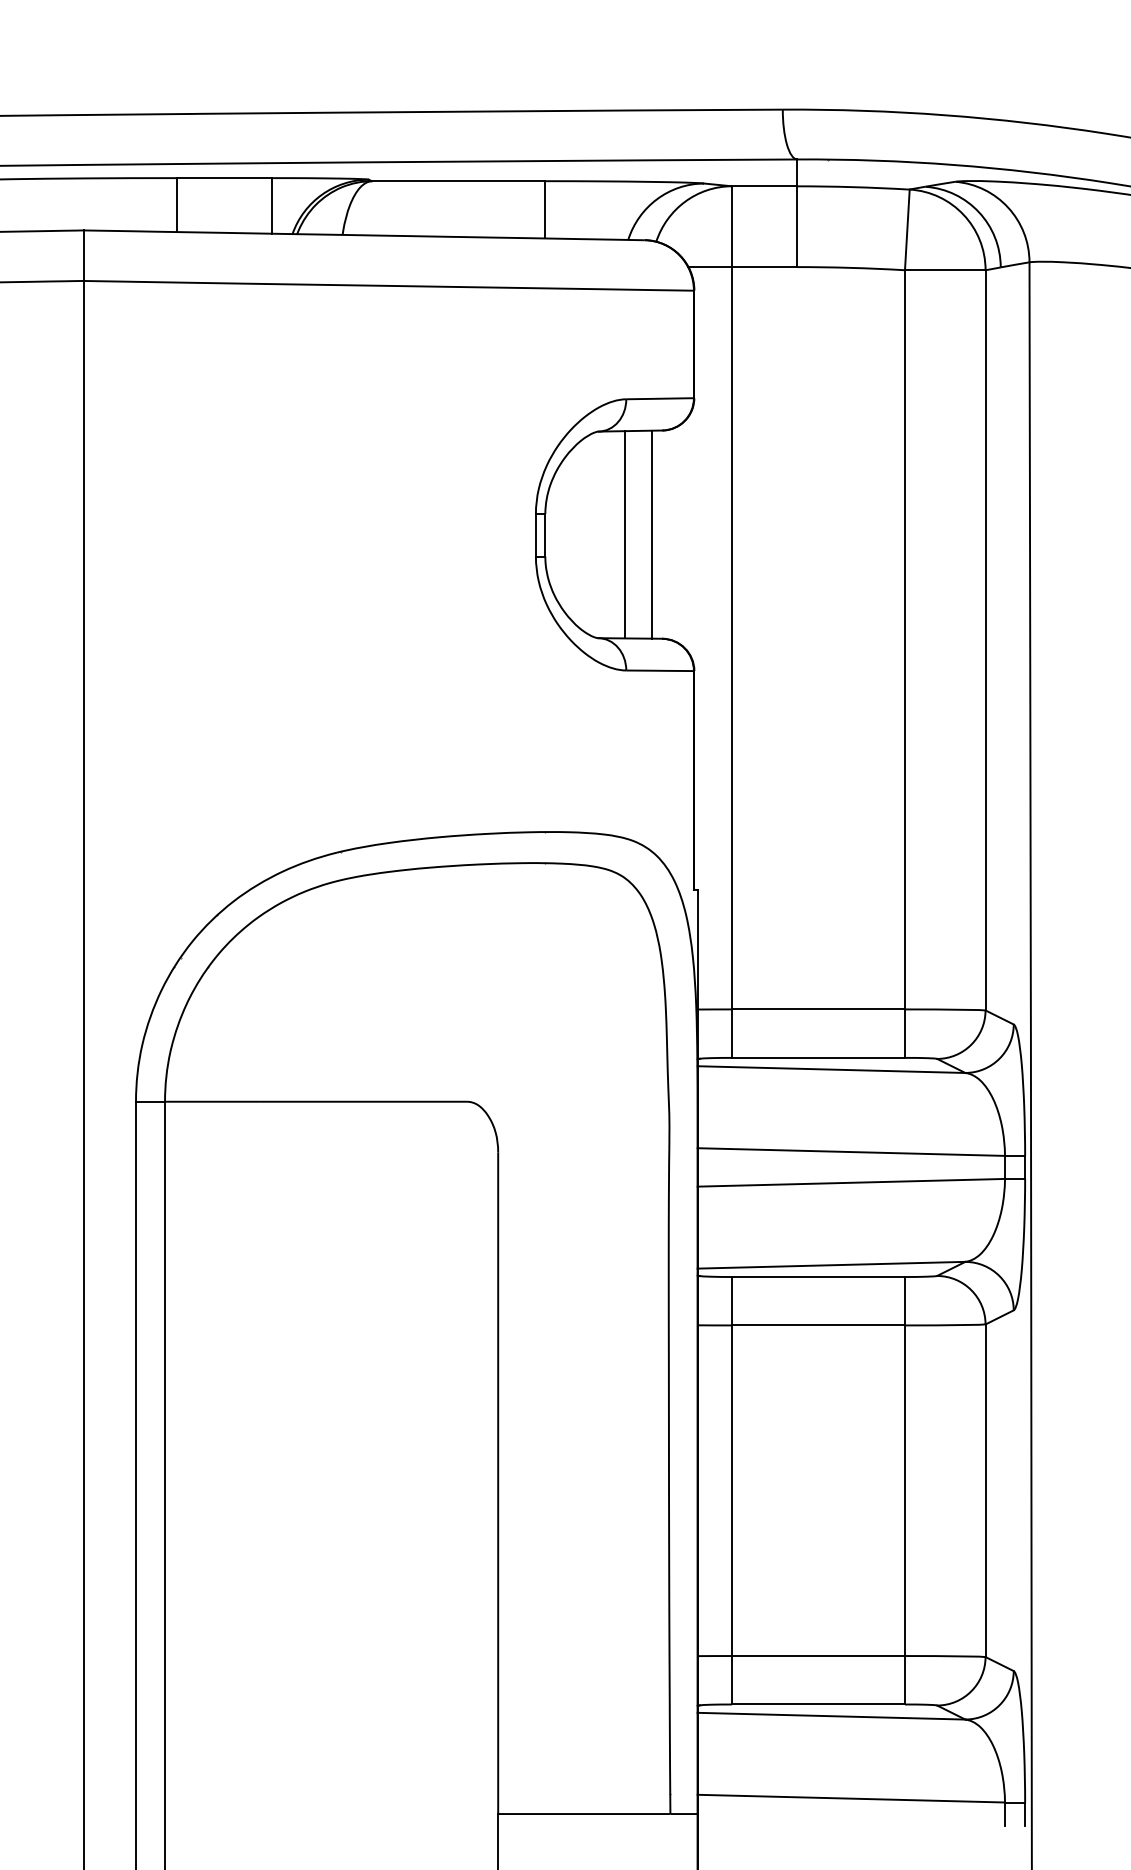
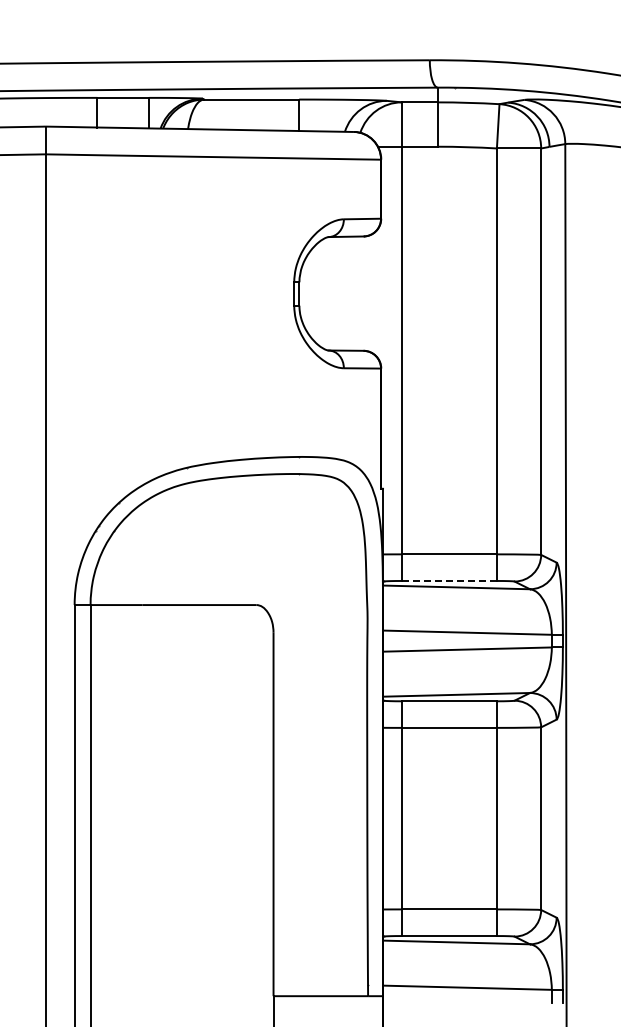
line: (623, 534) -> (342, 293), removed
line: (652, 534) -> (358, 293), removed
line: (818, 1057) -> (449, 580), solid -> dashed

